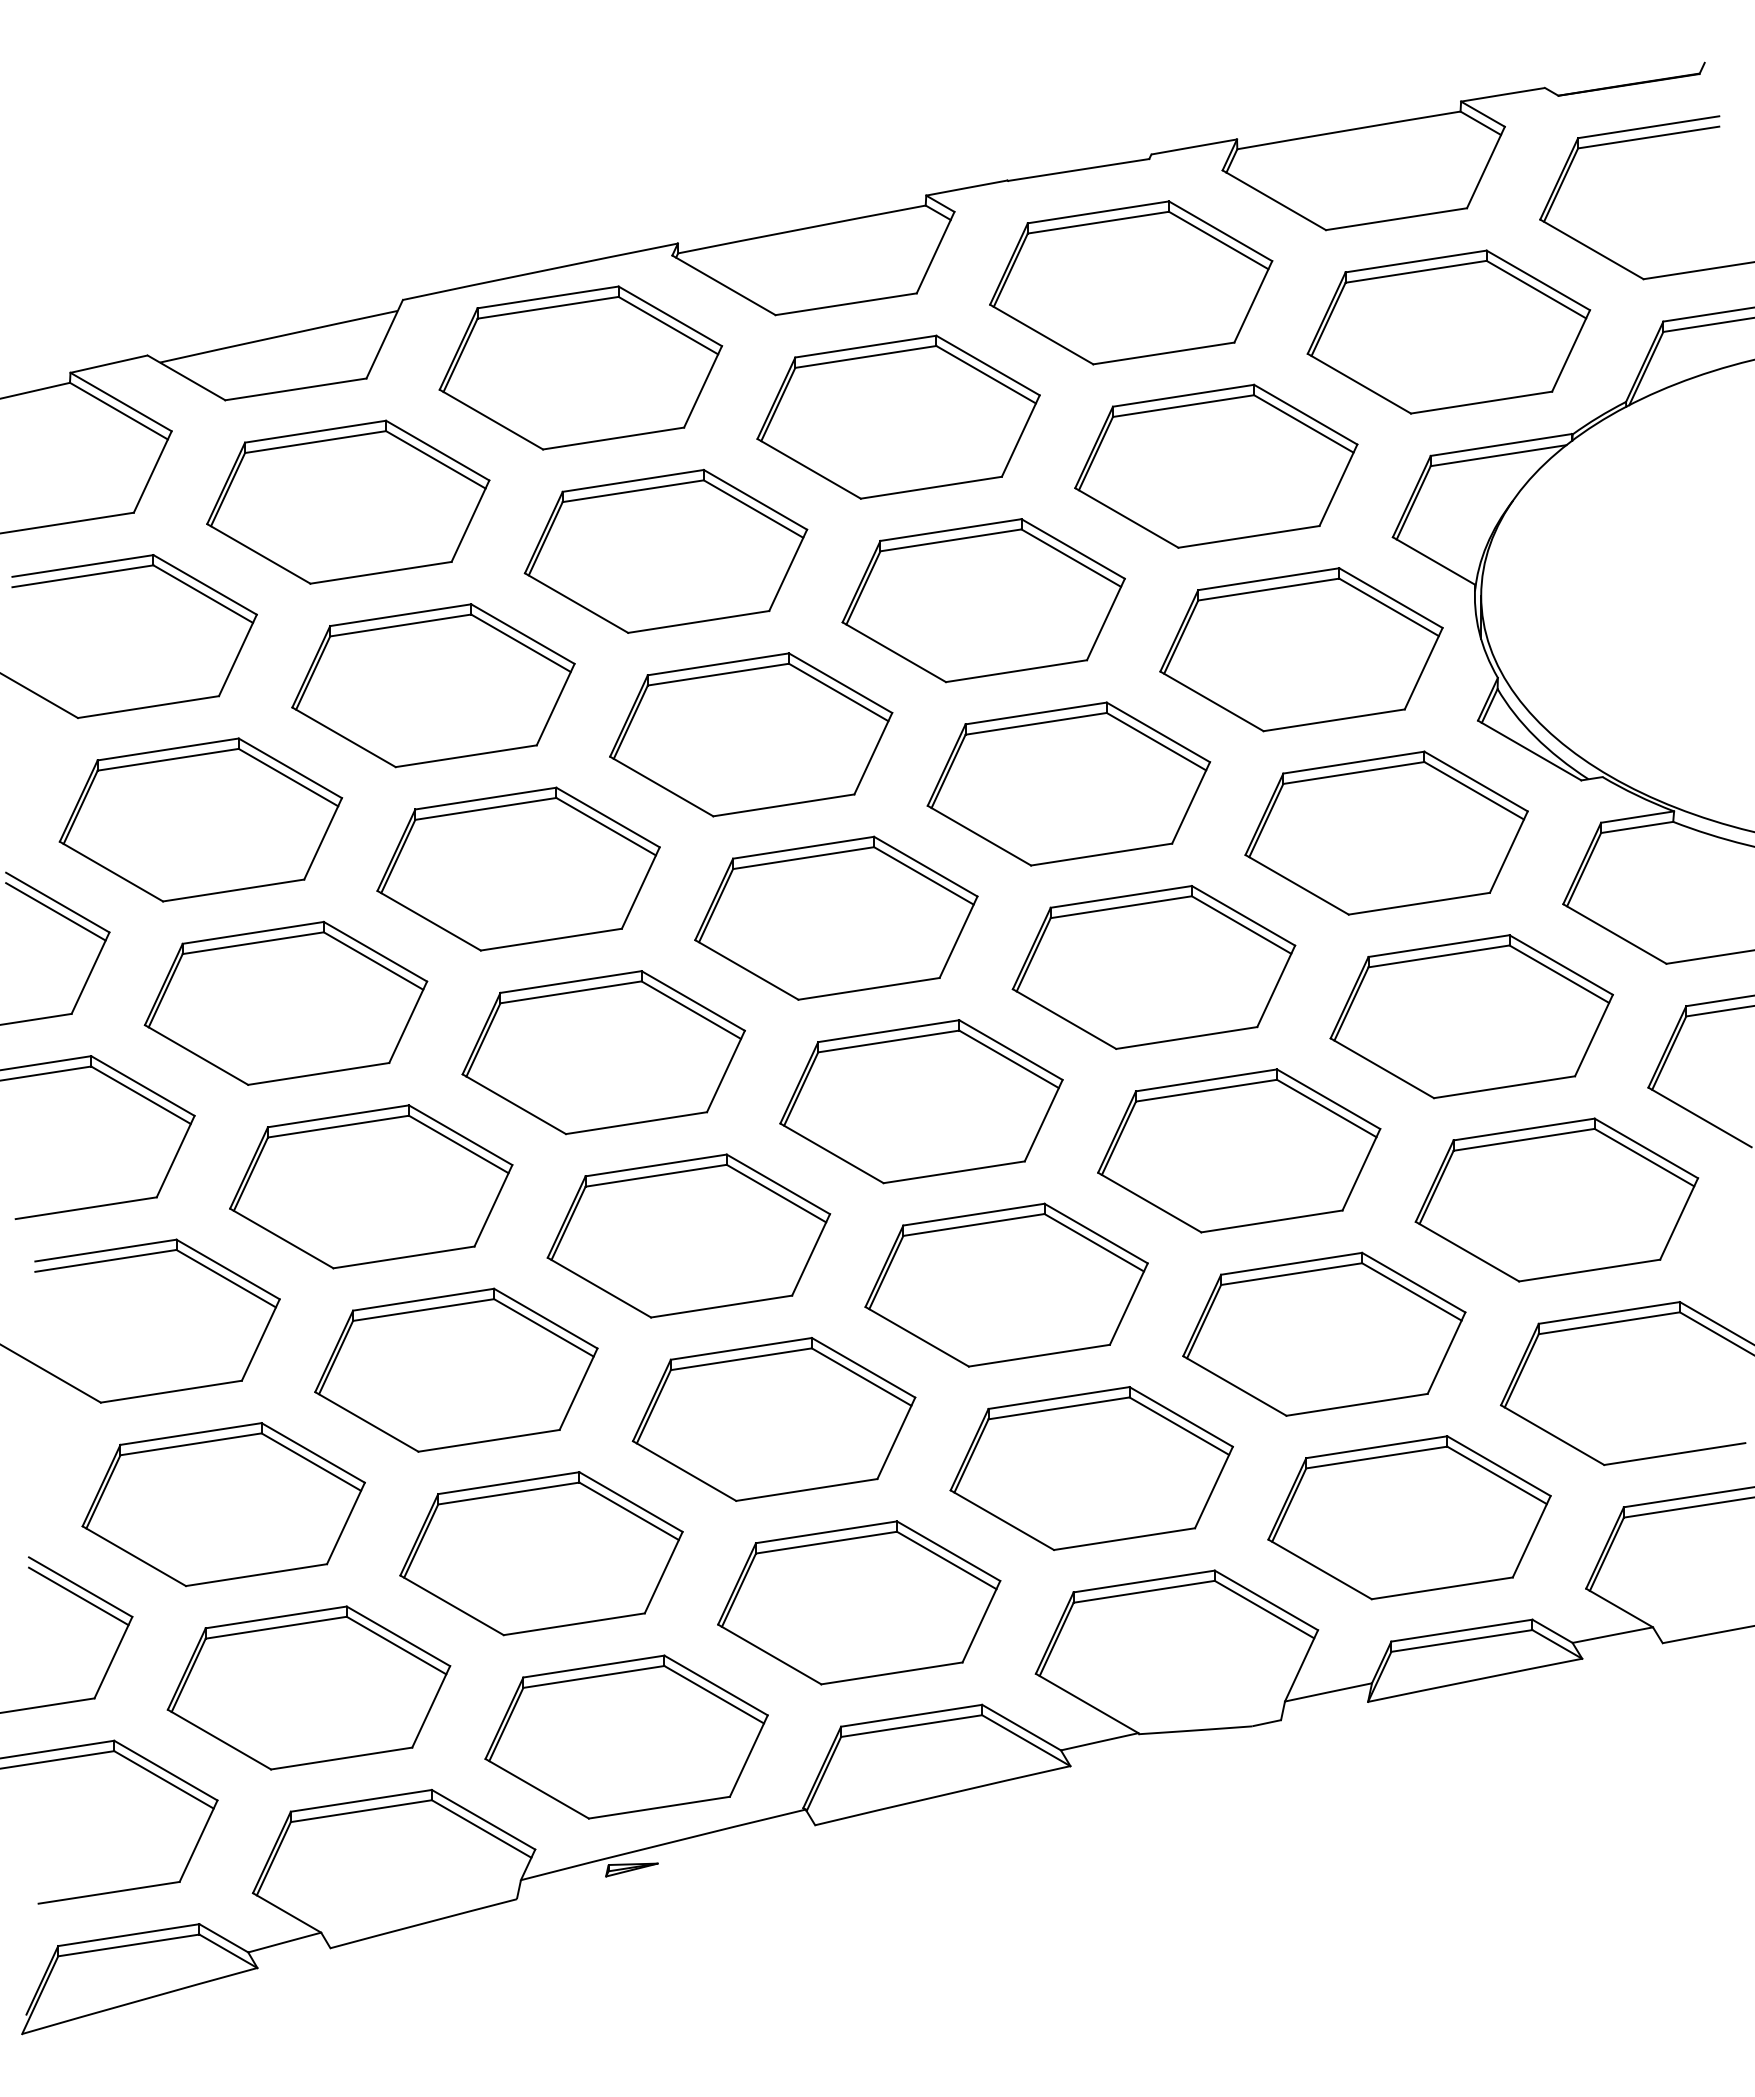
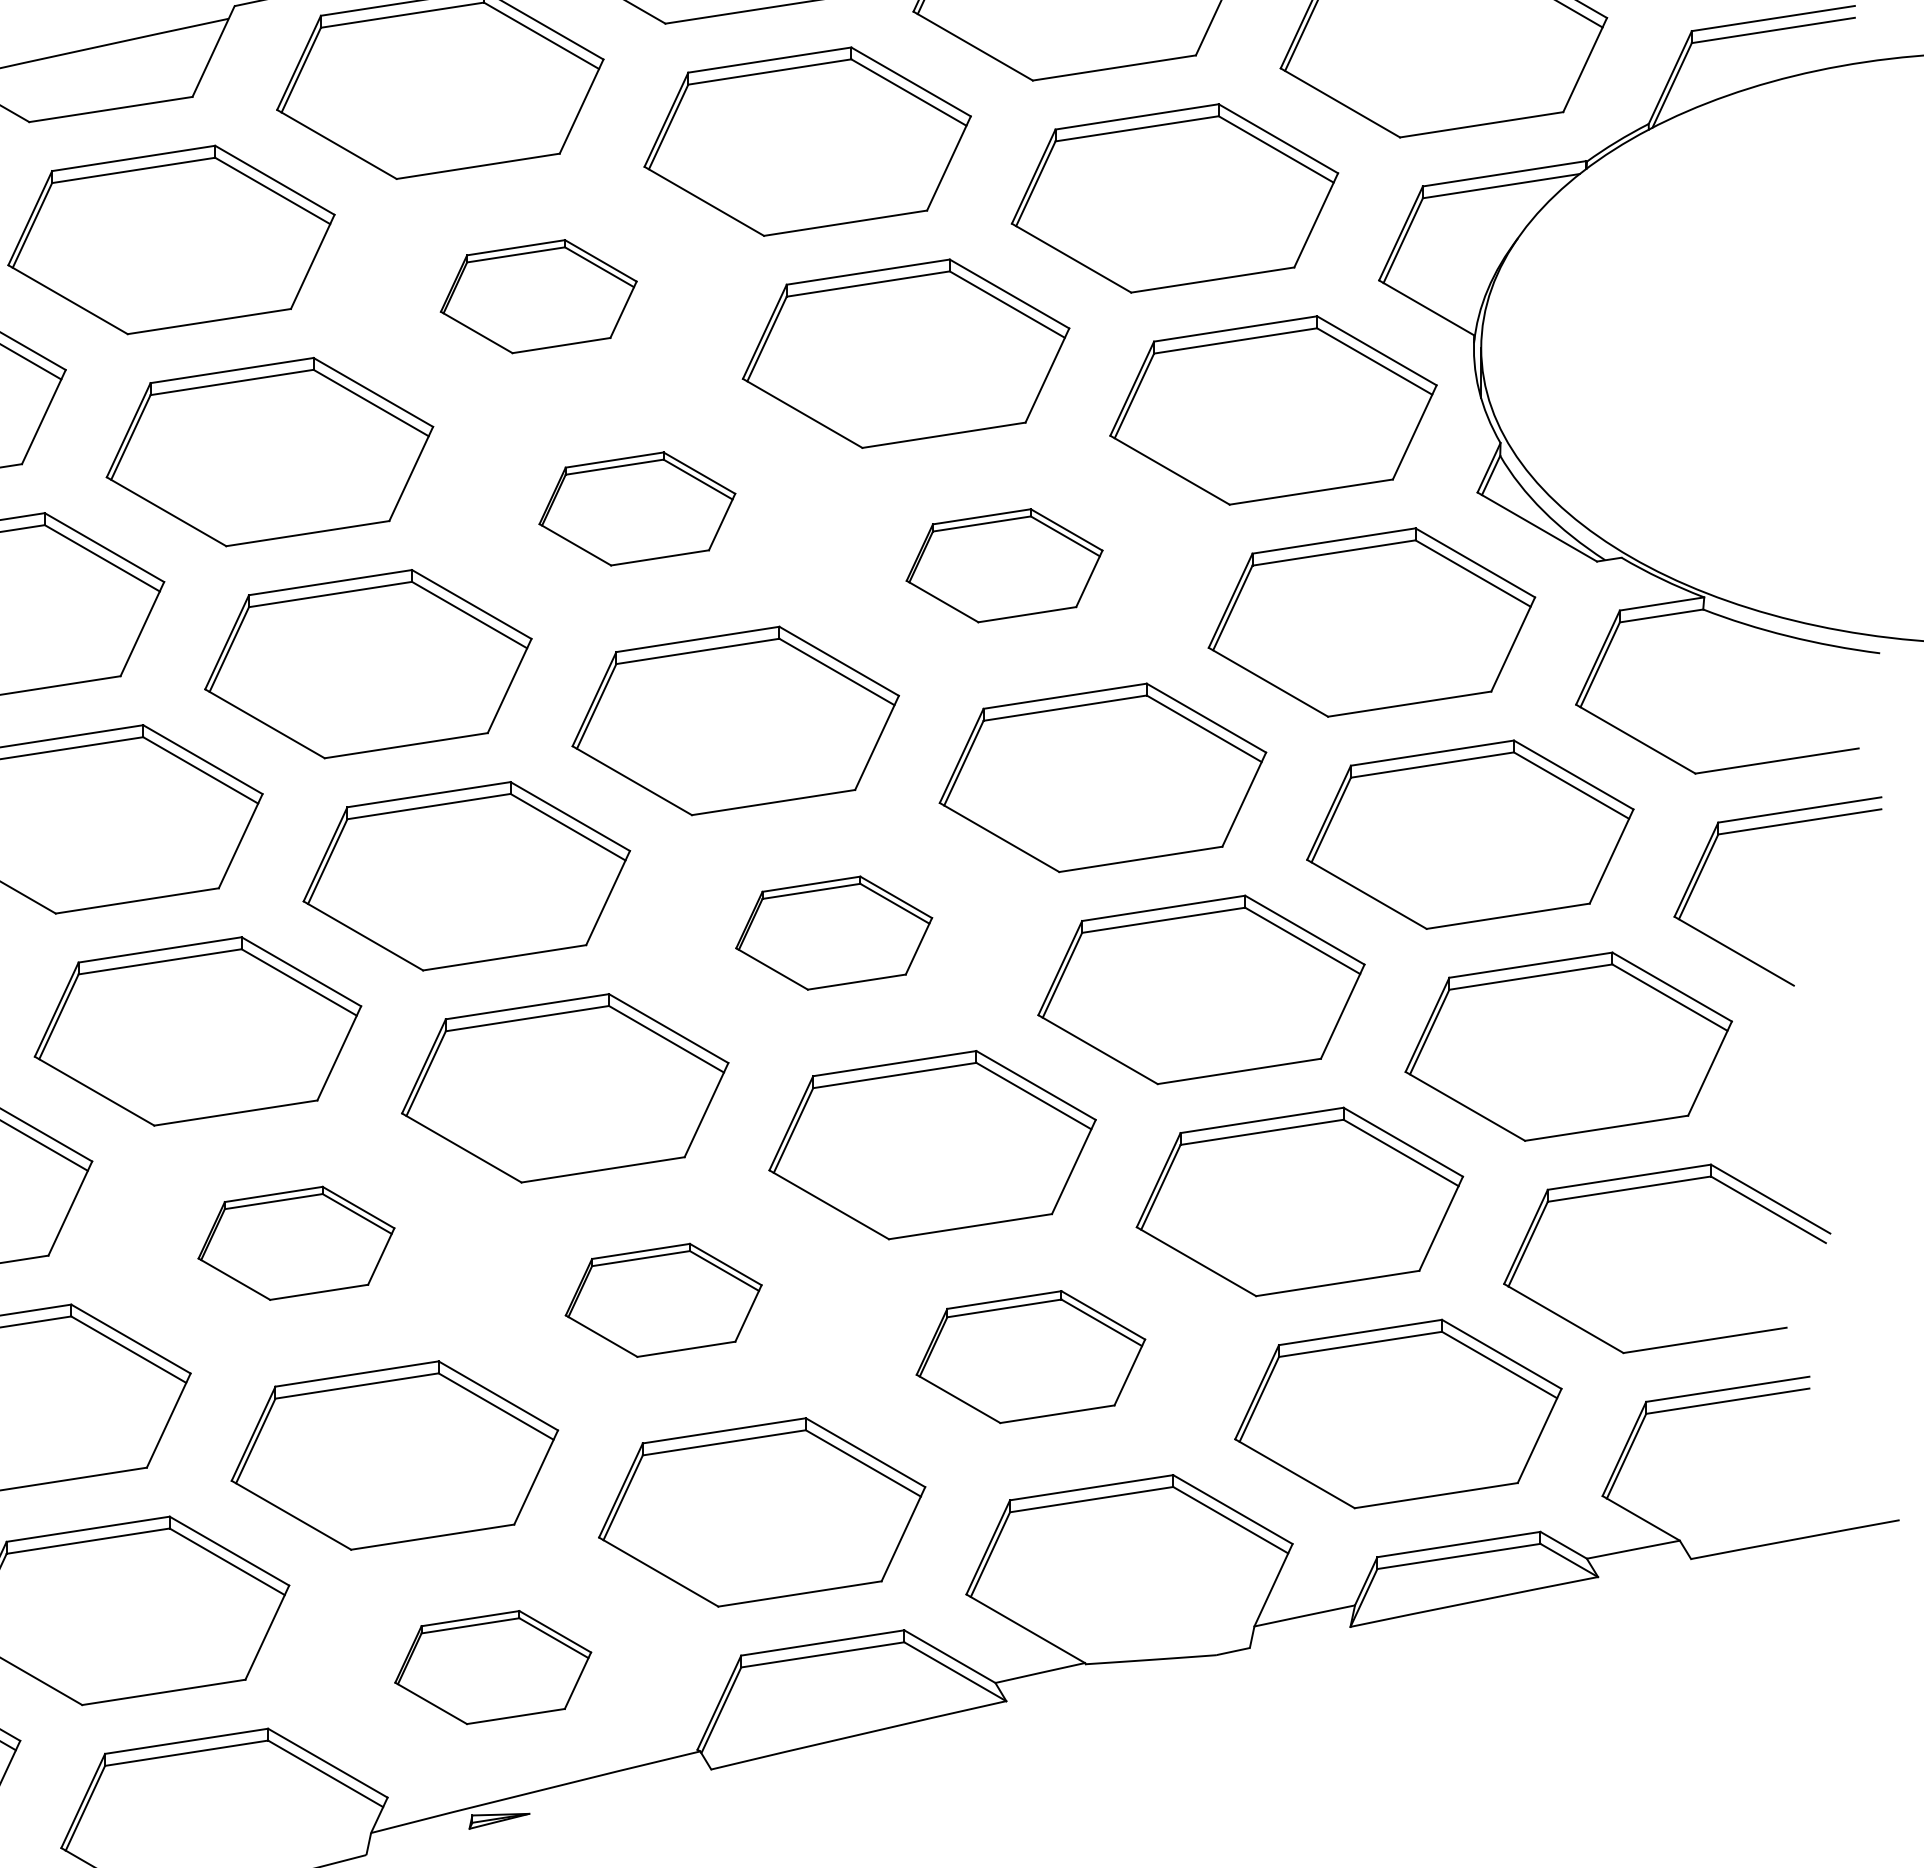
part: (665, 550) -> (538, 295), size x0.6
part: (751, 734) -> (637, 508), size x0.6
part: (1068, 783) -> (1004, 565), size x0.6
part: (921, 1101) -> (834, 932), size x0.6
part: (456, 1369) -> (296, 1242), size x0.6
part: (773, 1419) -> (663, 1300), size x0.6
part: (1091, 1468) -> (1030, 1357), size x0.7
part: (626, 1736) -> (493, 1666), size x0.6

